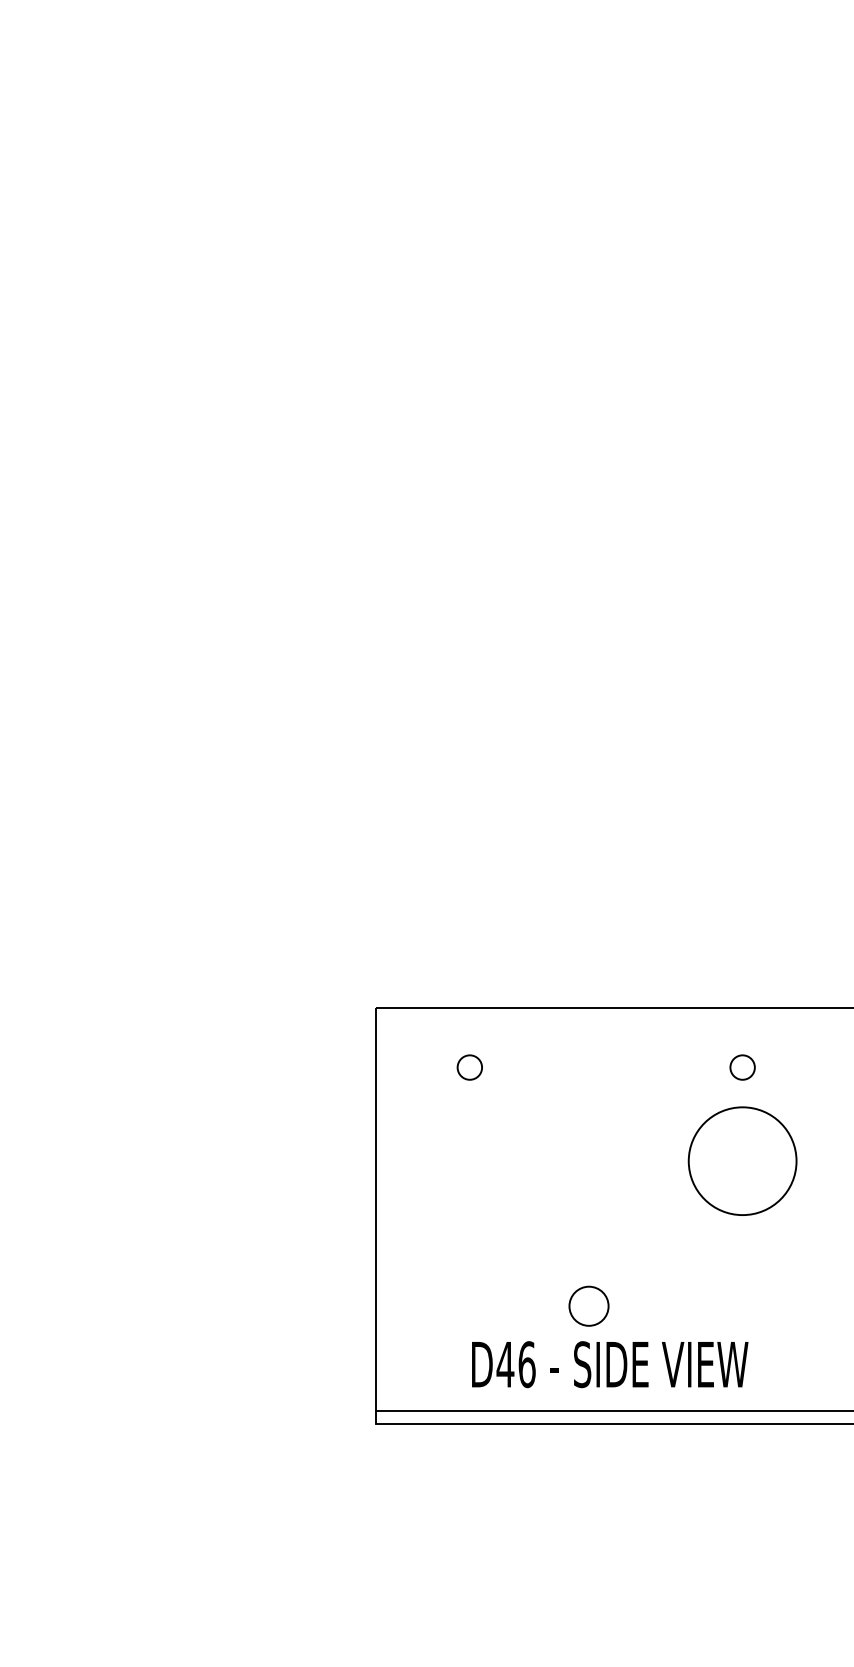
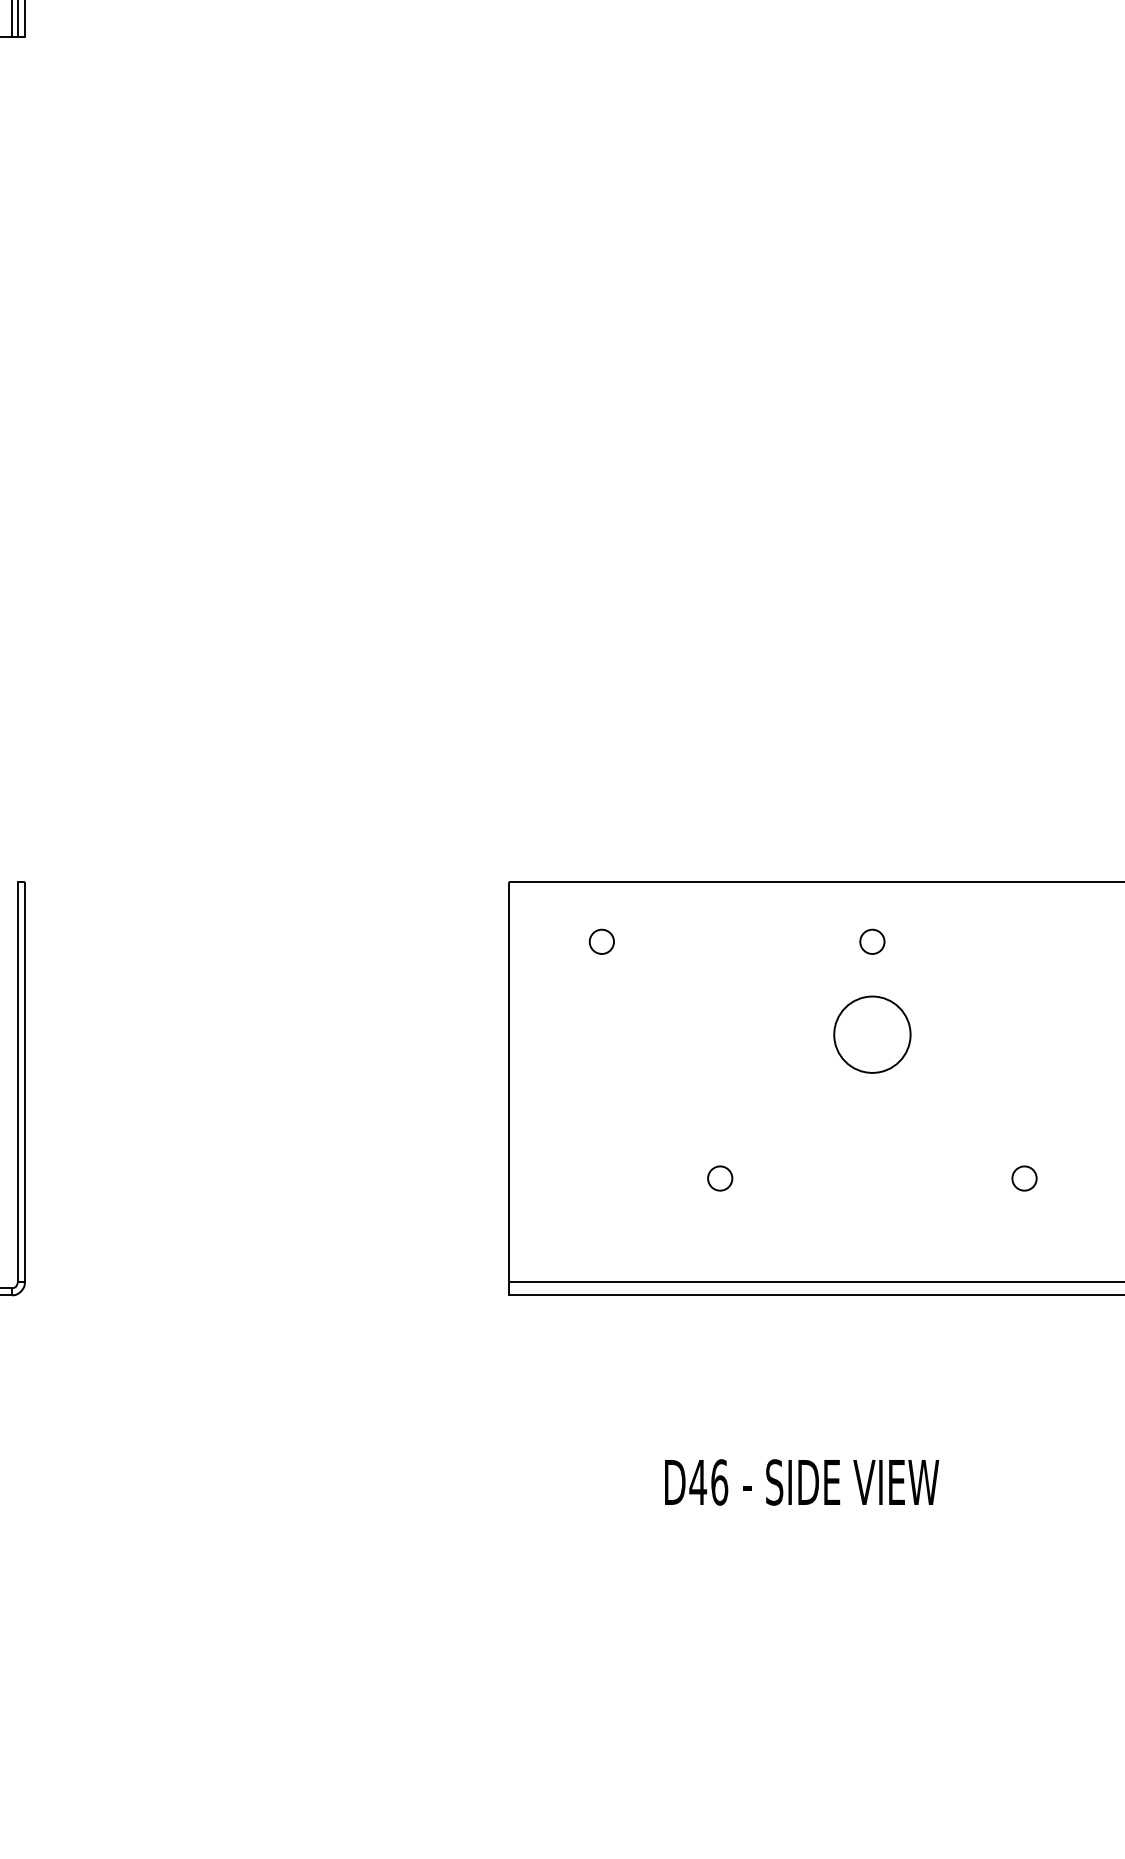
circle: (742, 1160) -> (872, 1034), size x0.71
circle: (589, 1306) -> (720, 1178), size x0.62
text: (610, 1364) -> (802, 1482), moved

